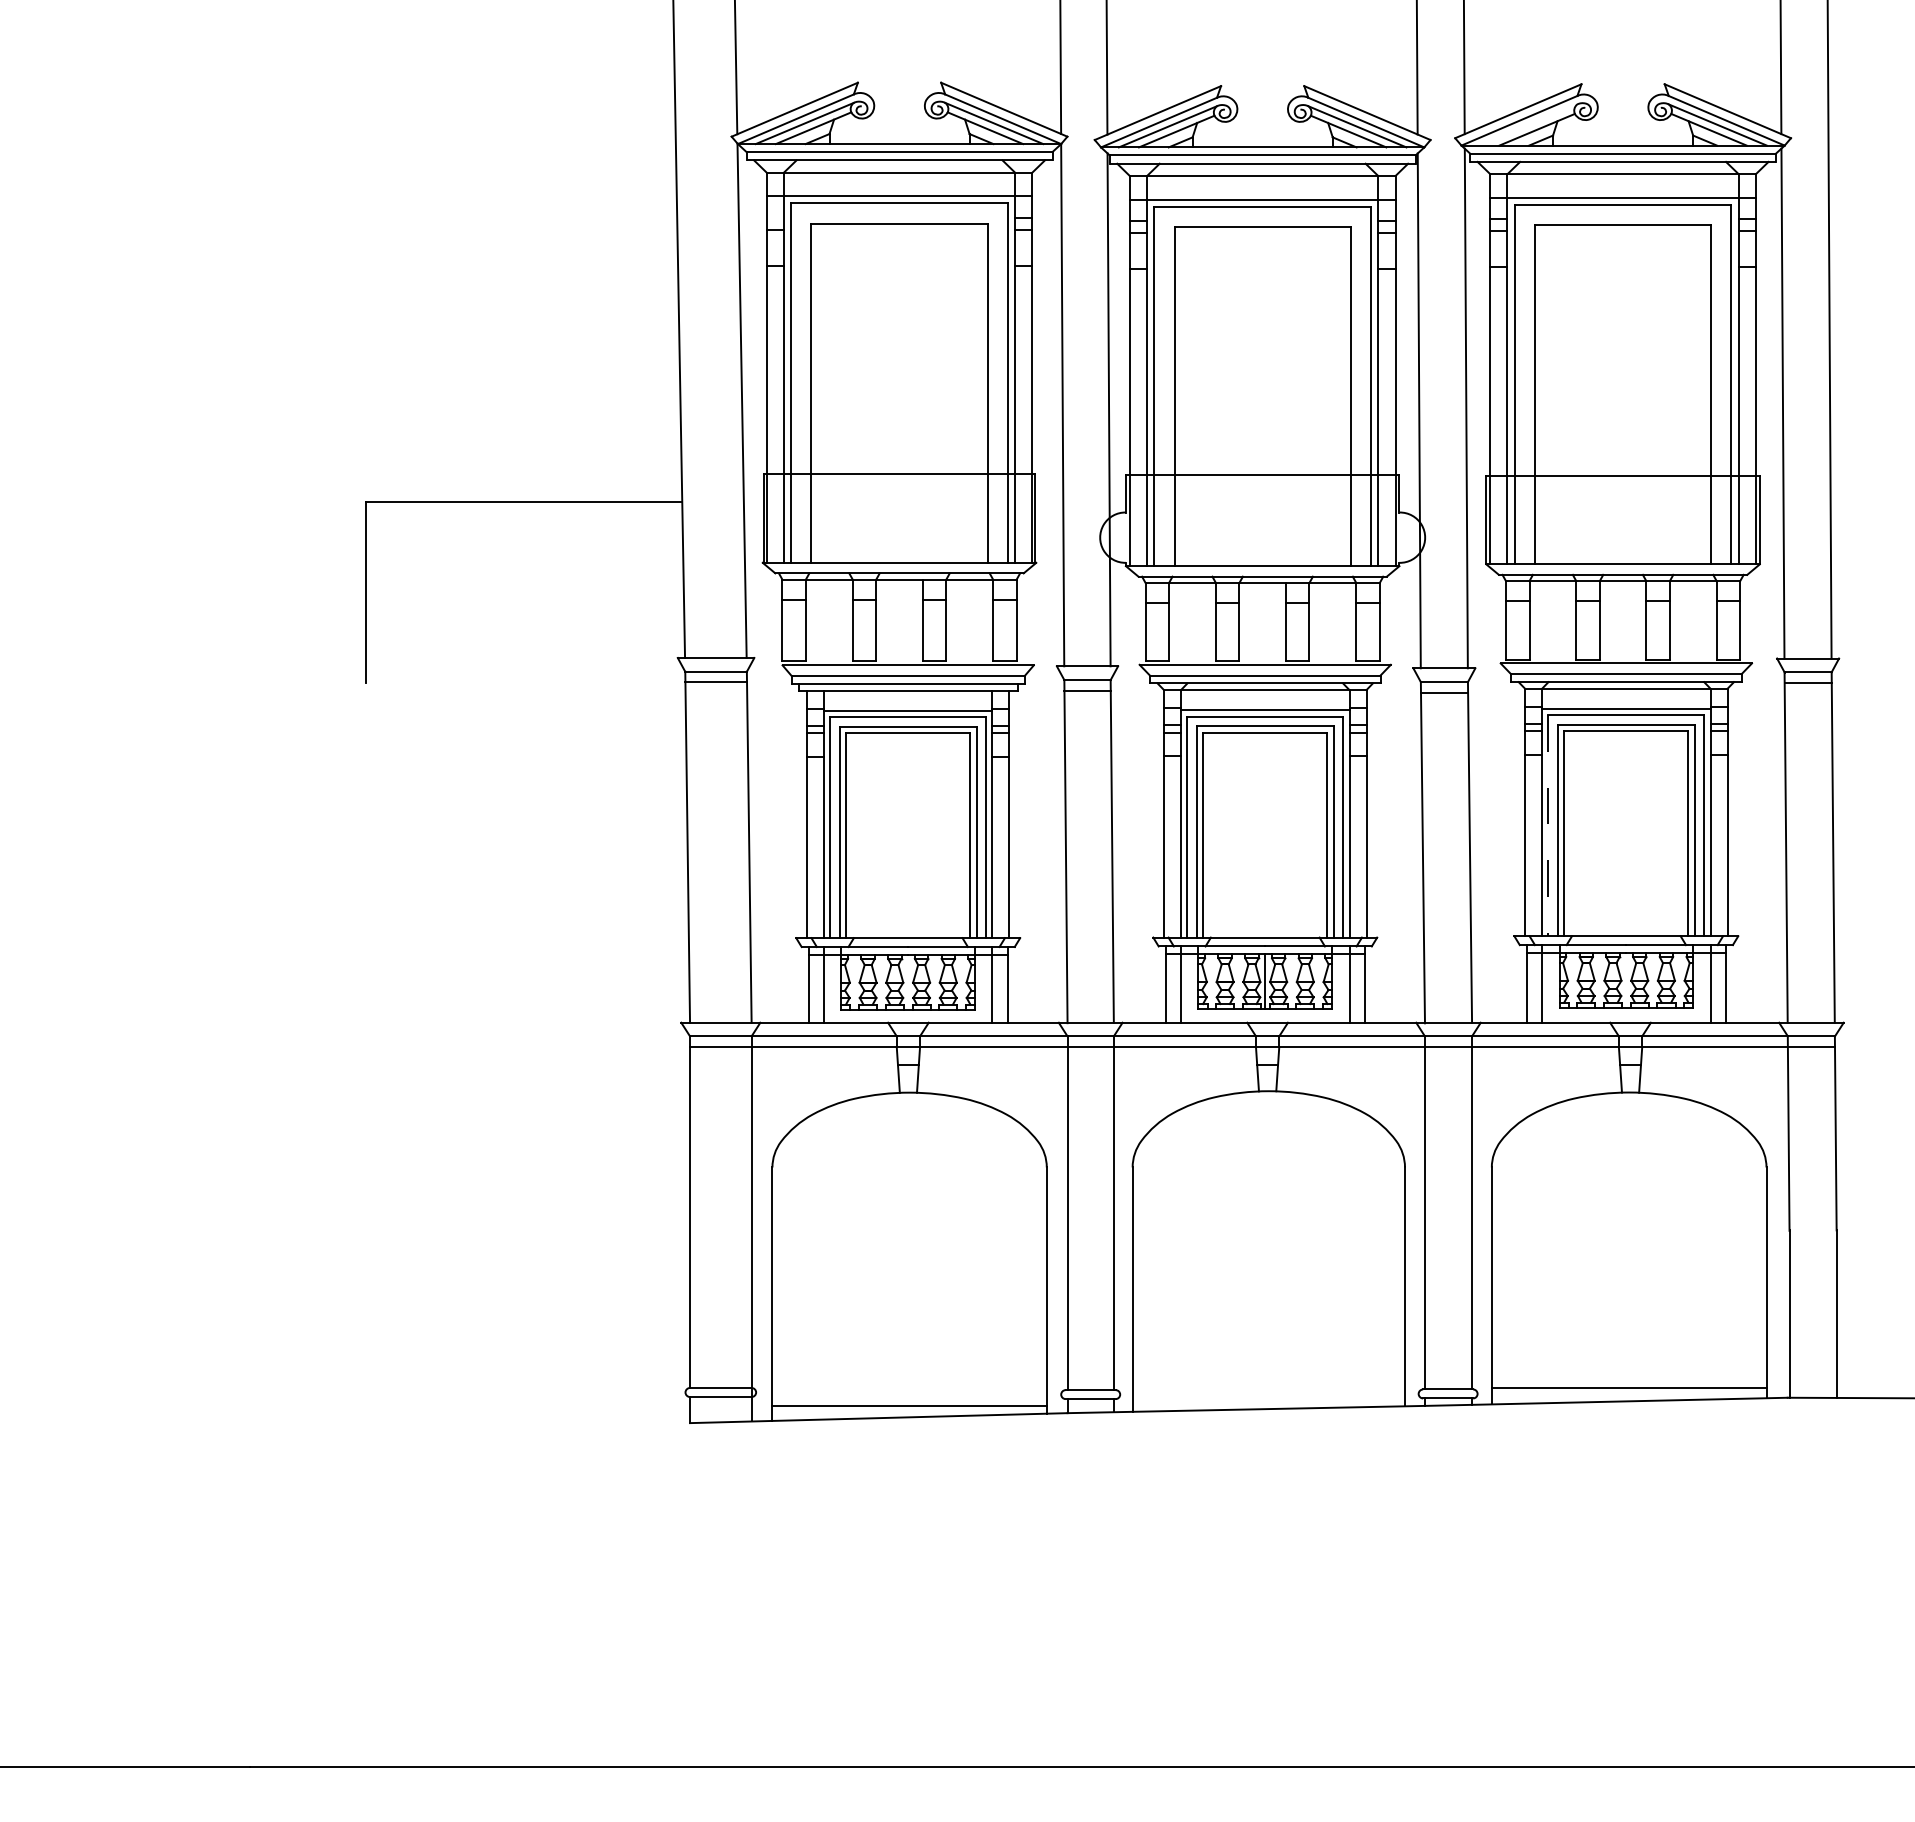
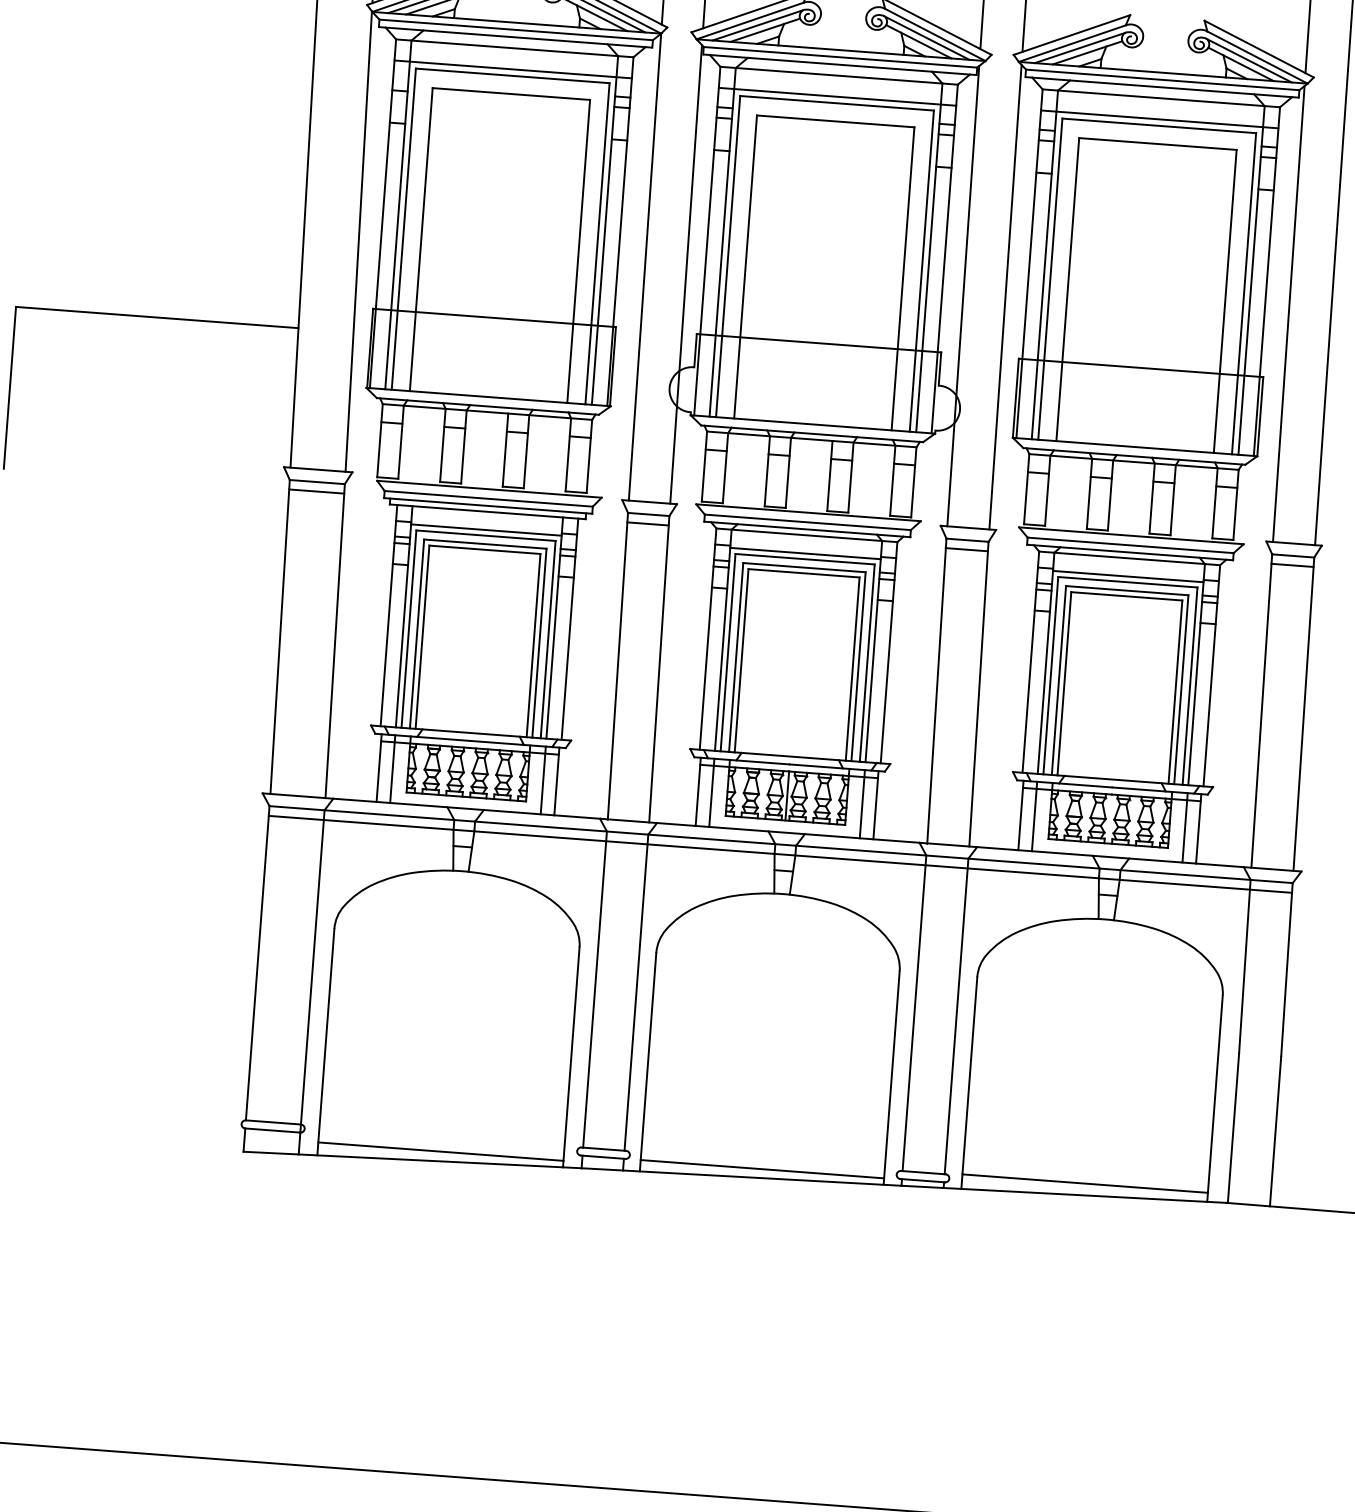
line: (1528, 124) -> (1080, 47), added
line: (1548, 826) -> (1050, 676), dashed -> solid
line: (1268, 1399) -> (762, 1169), added

